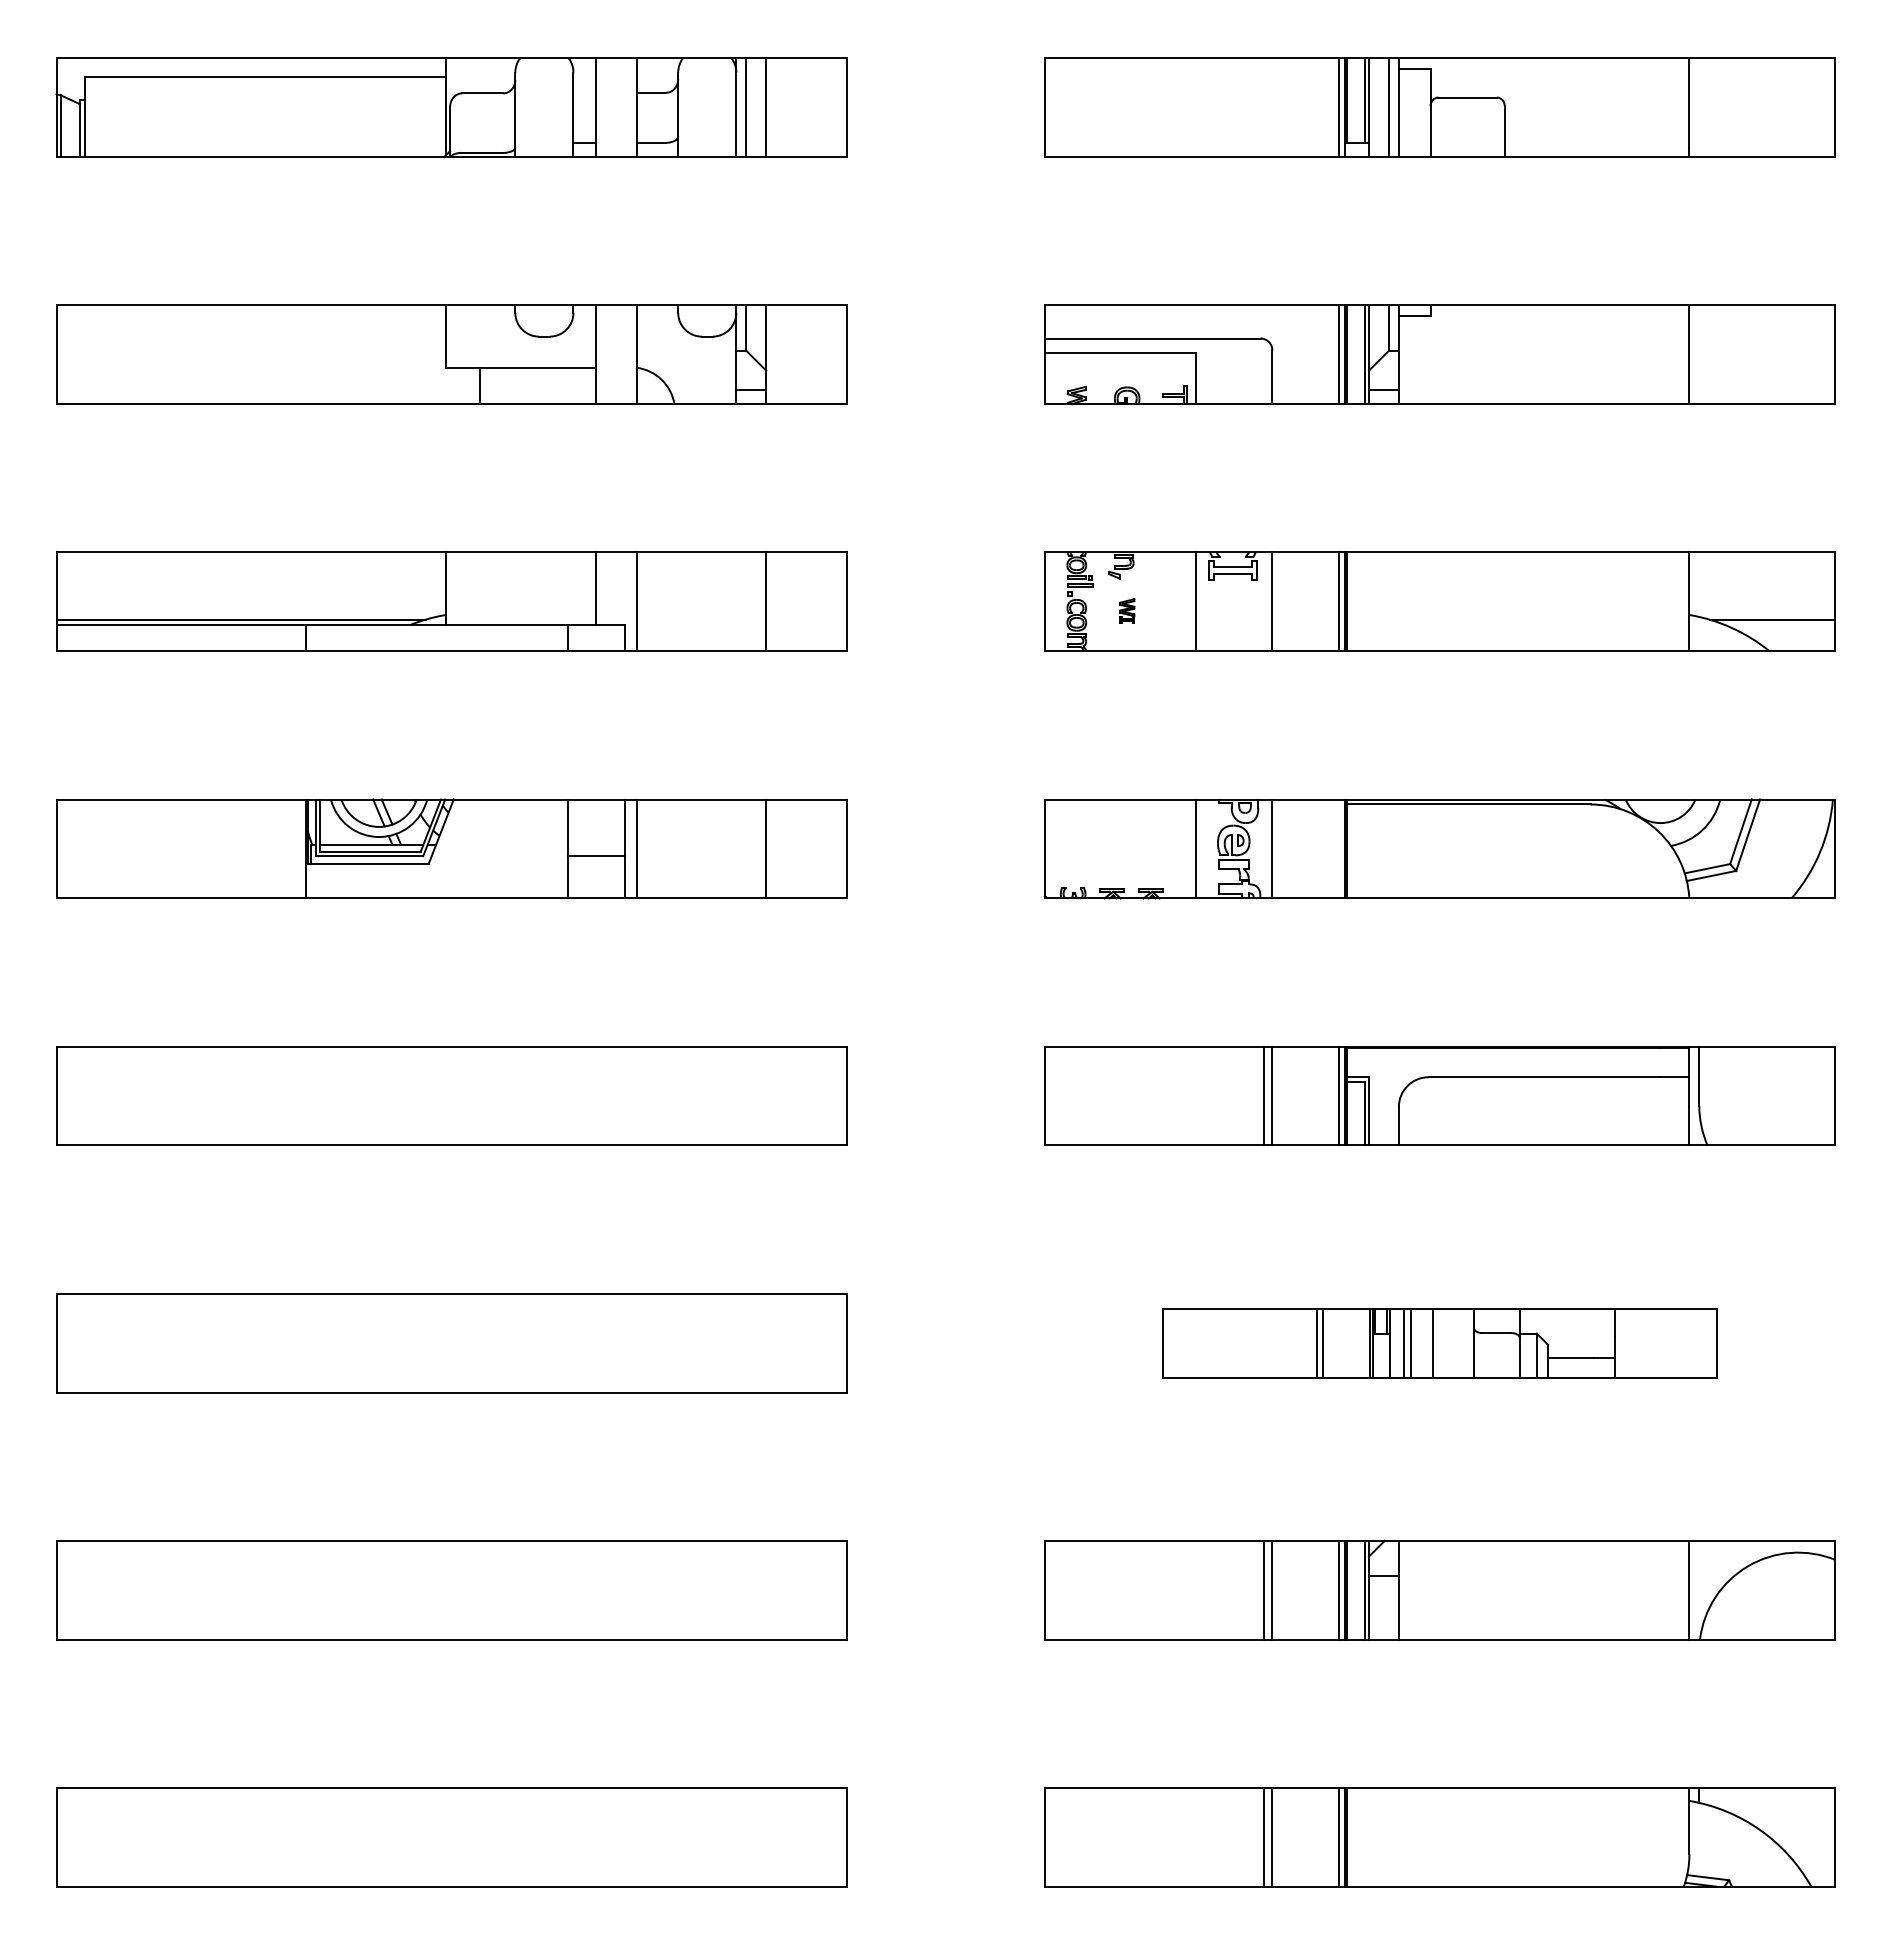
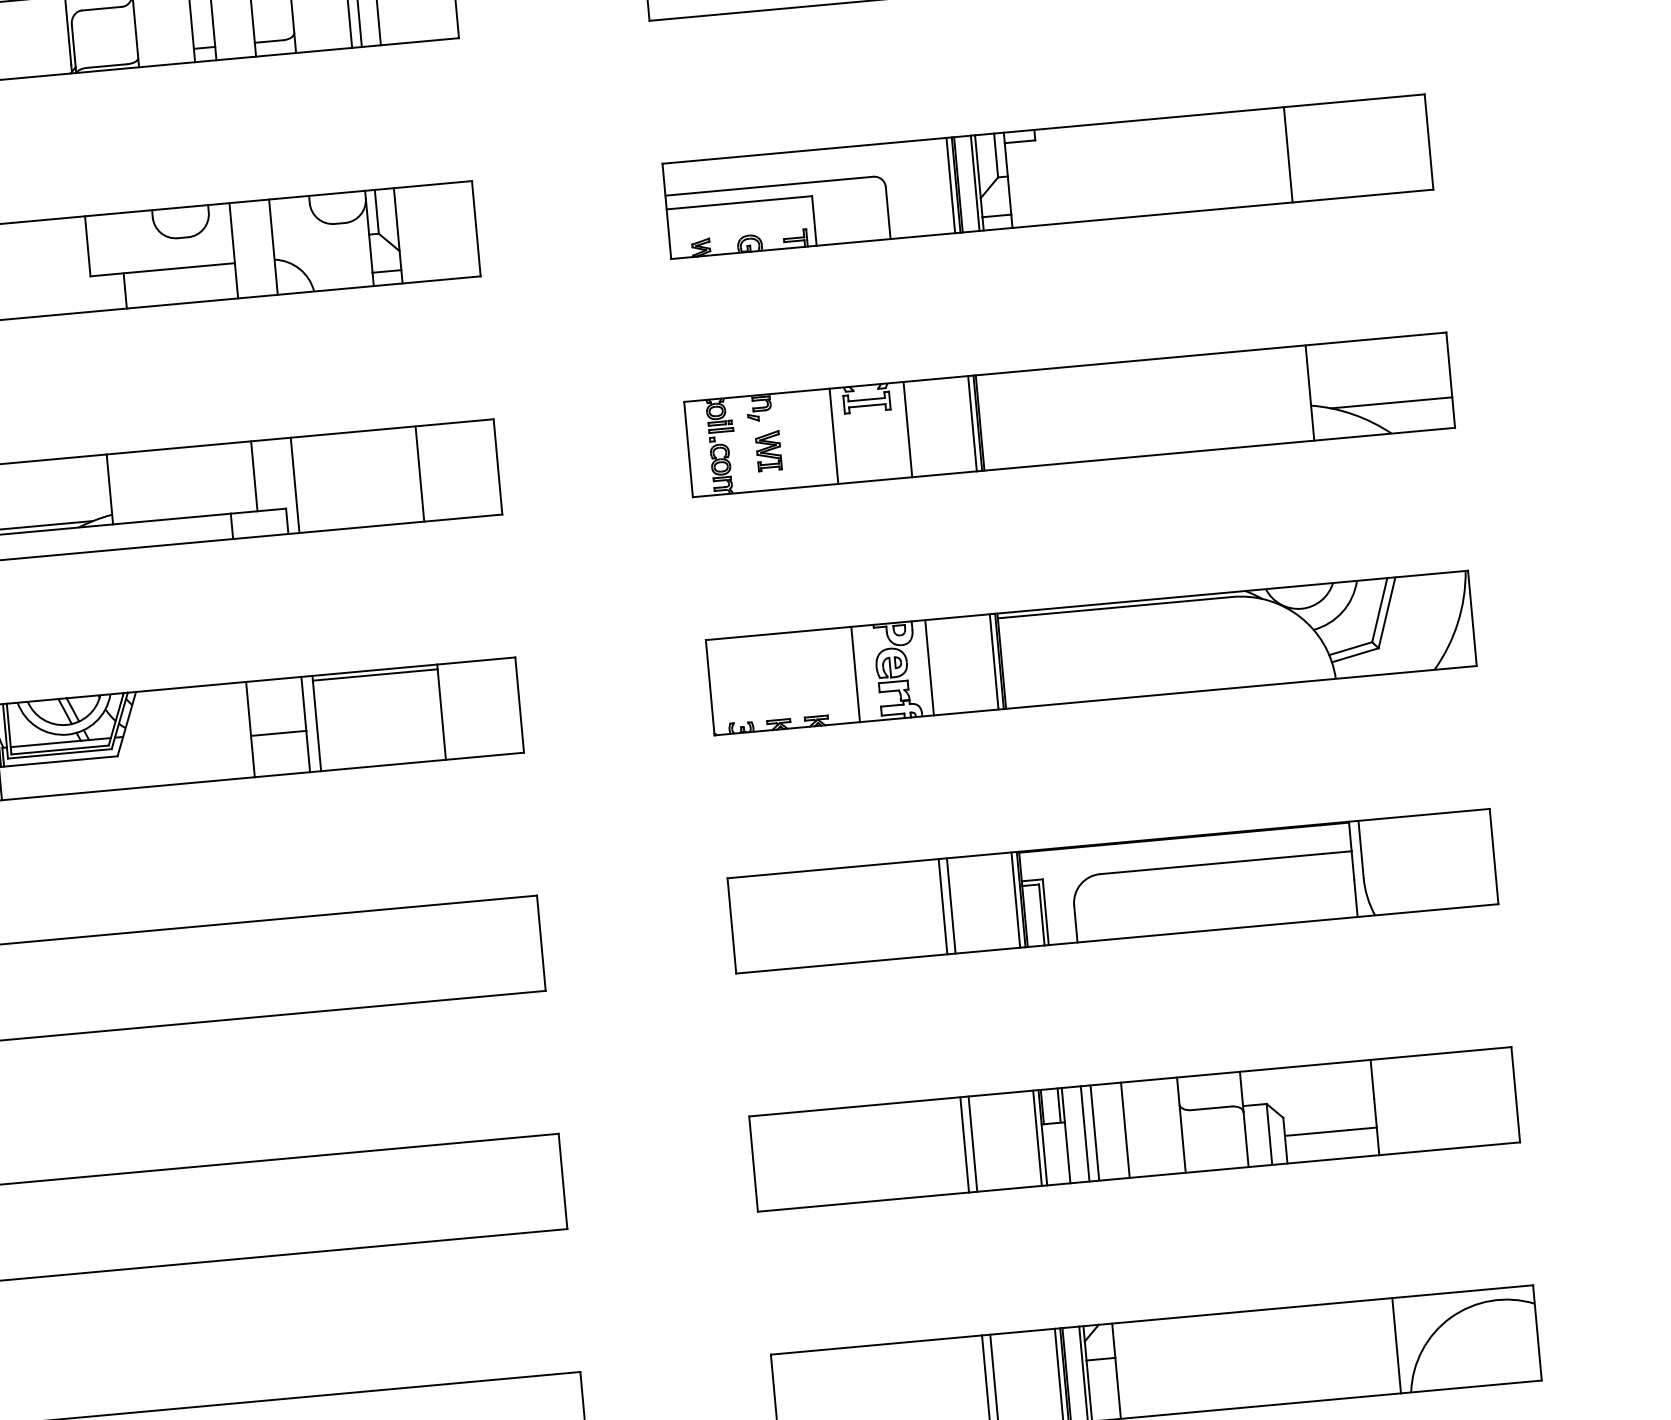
part: (1127, 610) -> (768, 450), size x1.67
line: (701, 804) -> (375, 675), added
line: (1339, 848) -> (994, 661), added
part: (1439, 1343) -> (1134, 1129), size x1.43

